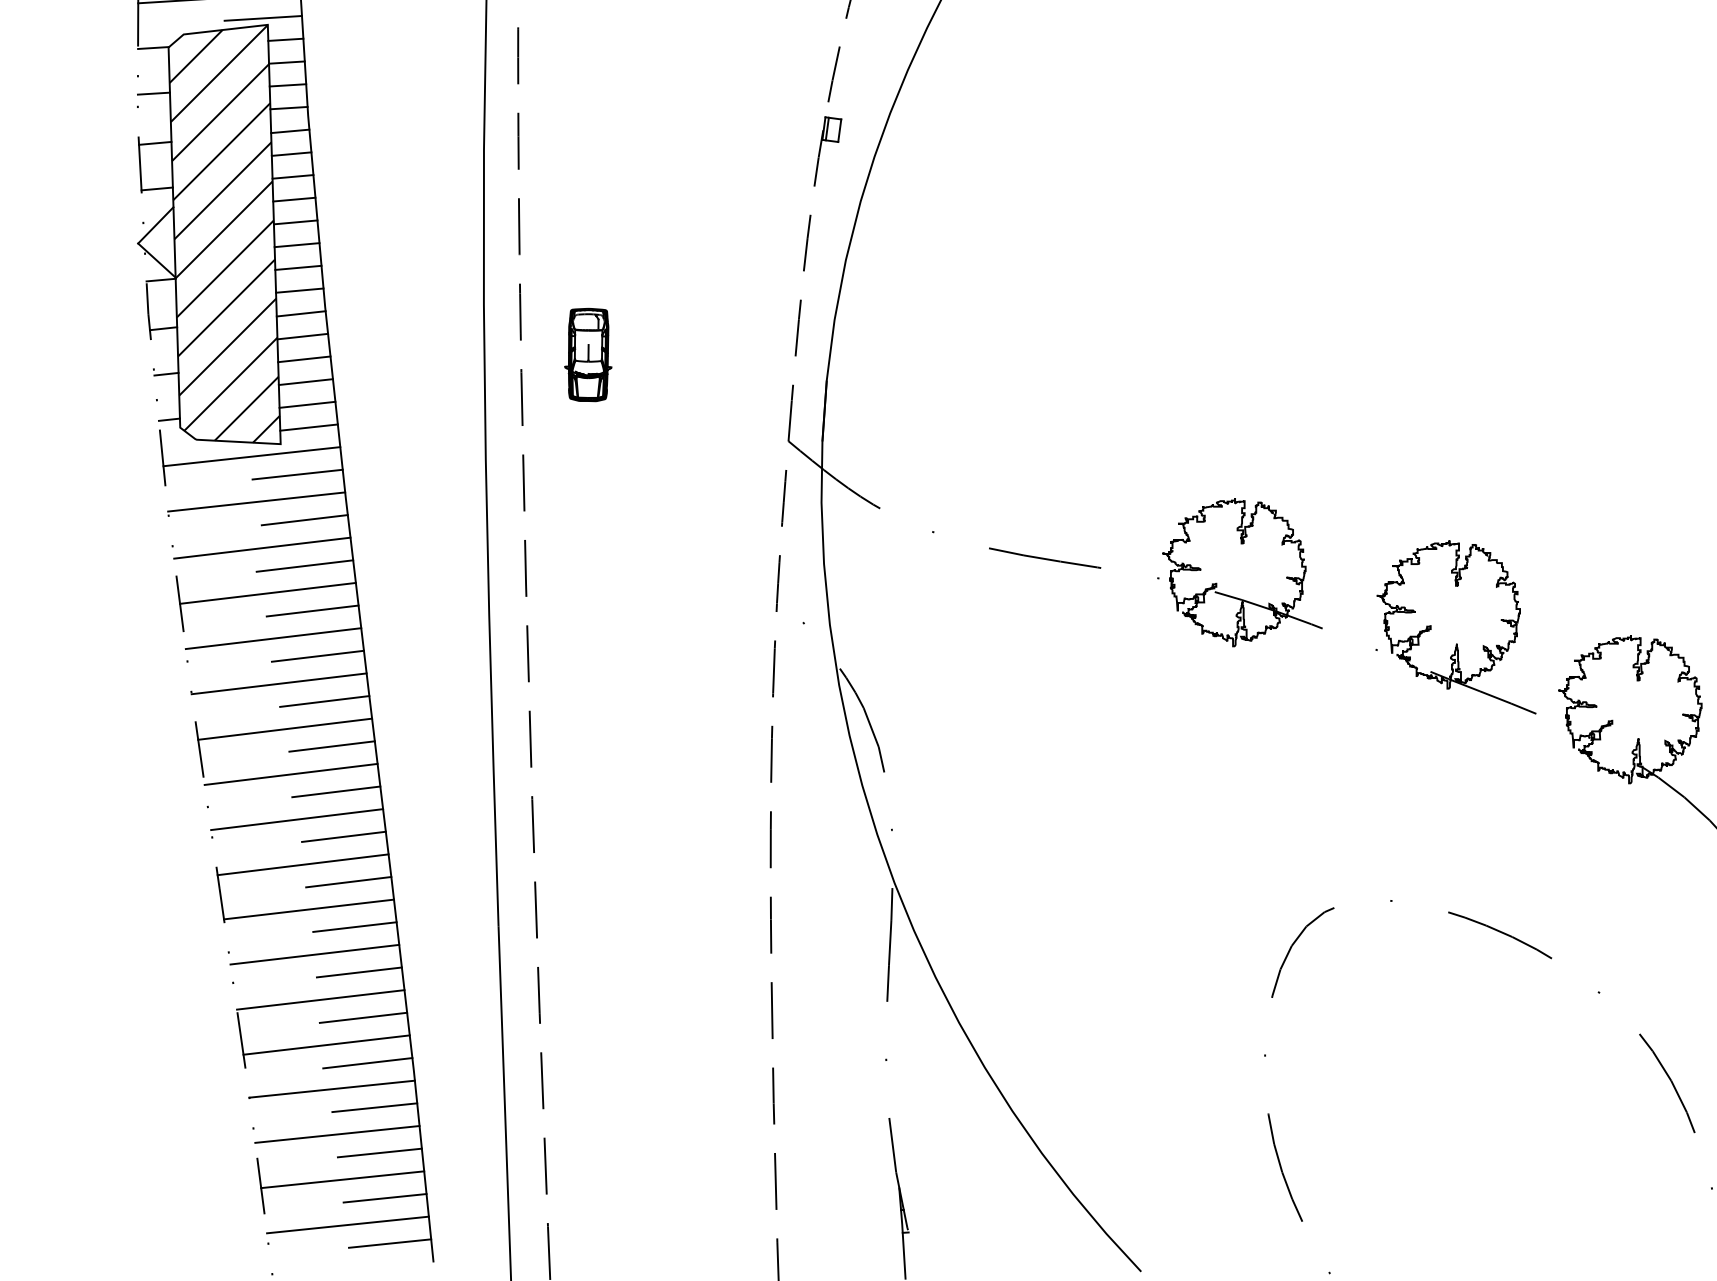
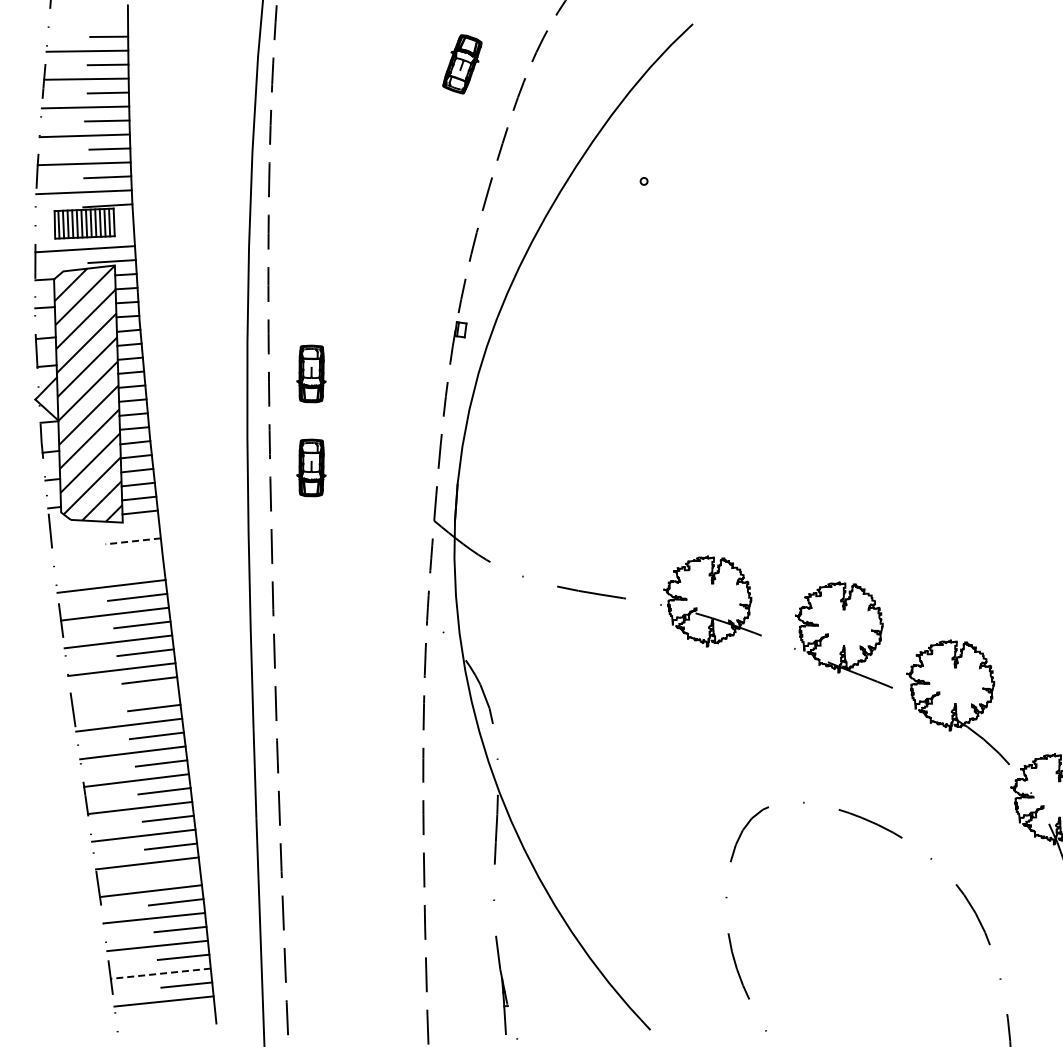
part: (588, 200) -> (311, 373), added
line: (250, 456) -> (104, 530), removed
line: (298, 474) -> (133, 541), solid -> dashed
line: (255, 500) -> (107, 557), removed
line: (304, 520) -> (137, 569), removed
line: (285, 727) -> (125, 696), removed
line: (363, 1017) -> (173, 874), removed
line: (342, 1179) -> (160, 973), solid -> dashed
line: (389, 1242) -> (189, 1012), removed

